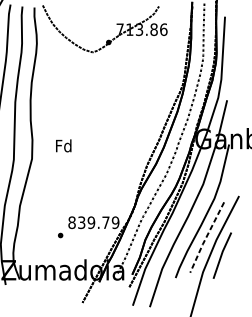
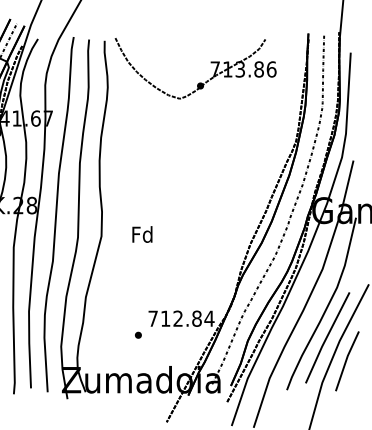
text: (63, 145) -> (142, 234), moved
text: (93, 222) -> (181, 318), 839.79 -> 712.84
line: (206, 238) -> (326, 338), dashed -> solid

